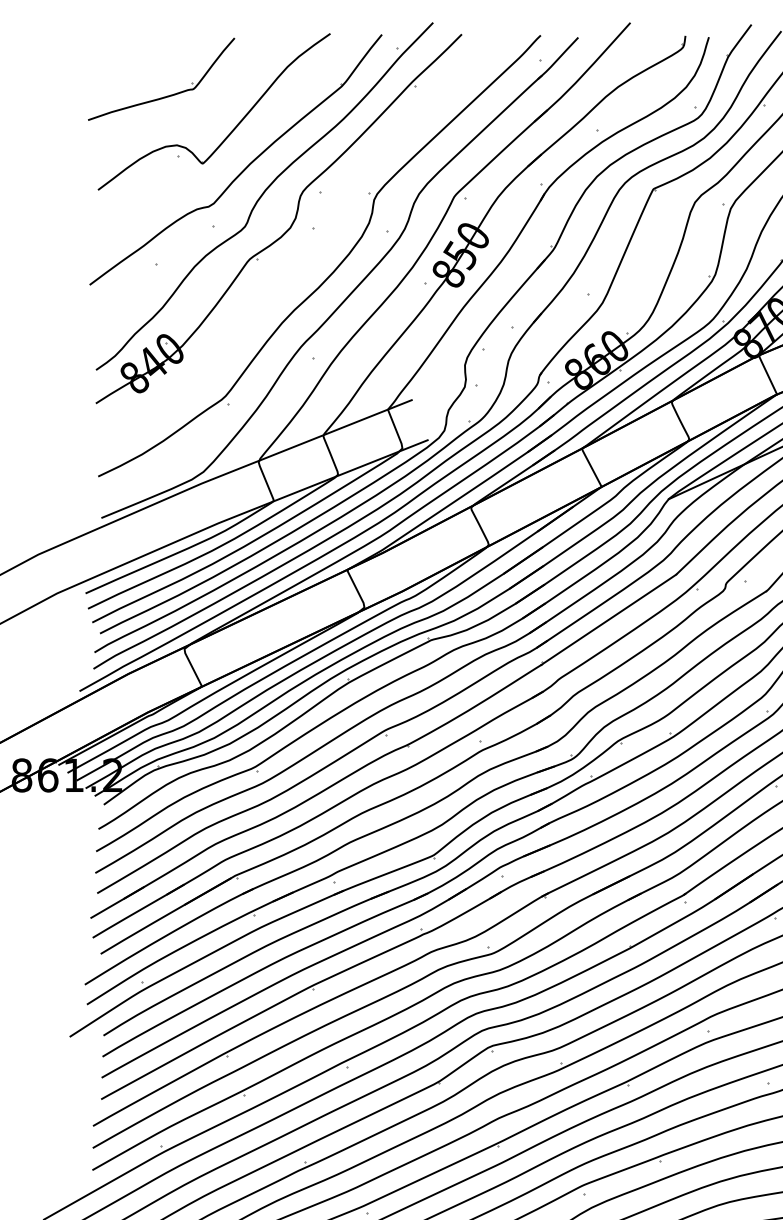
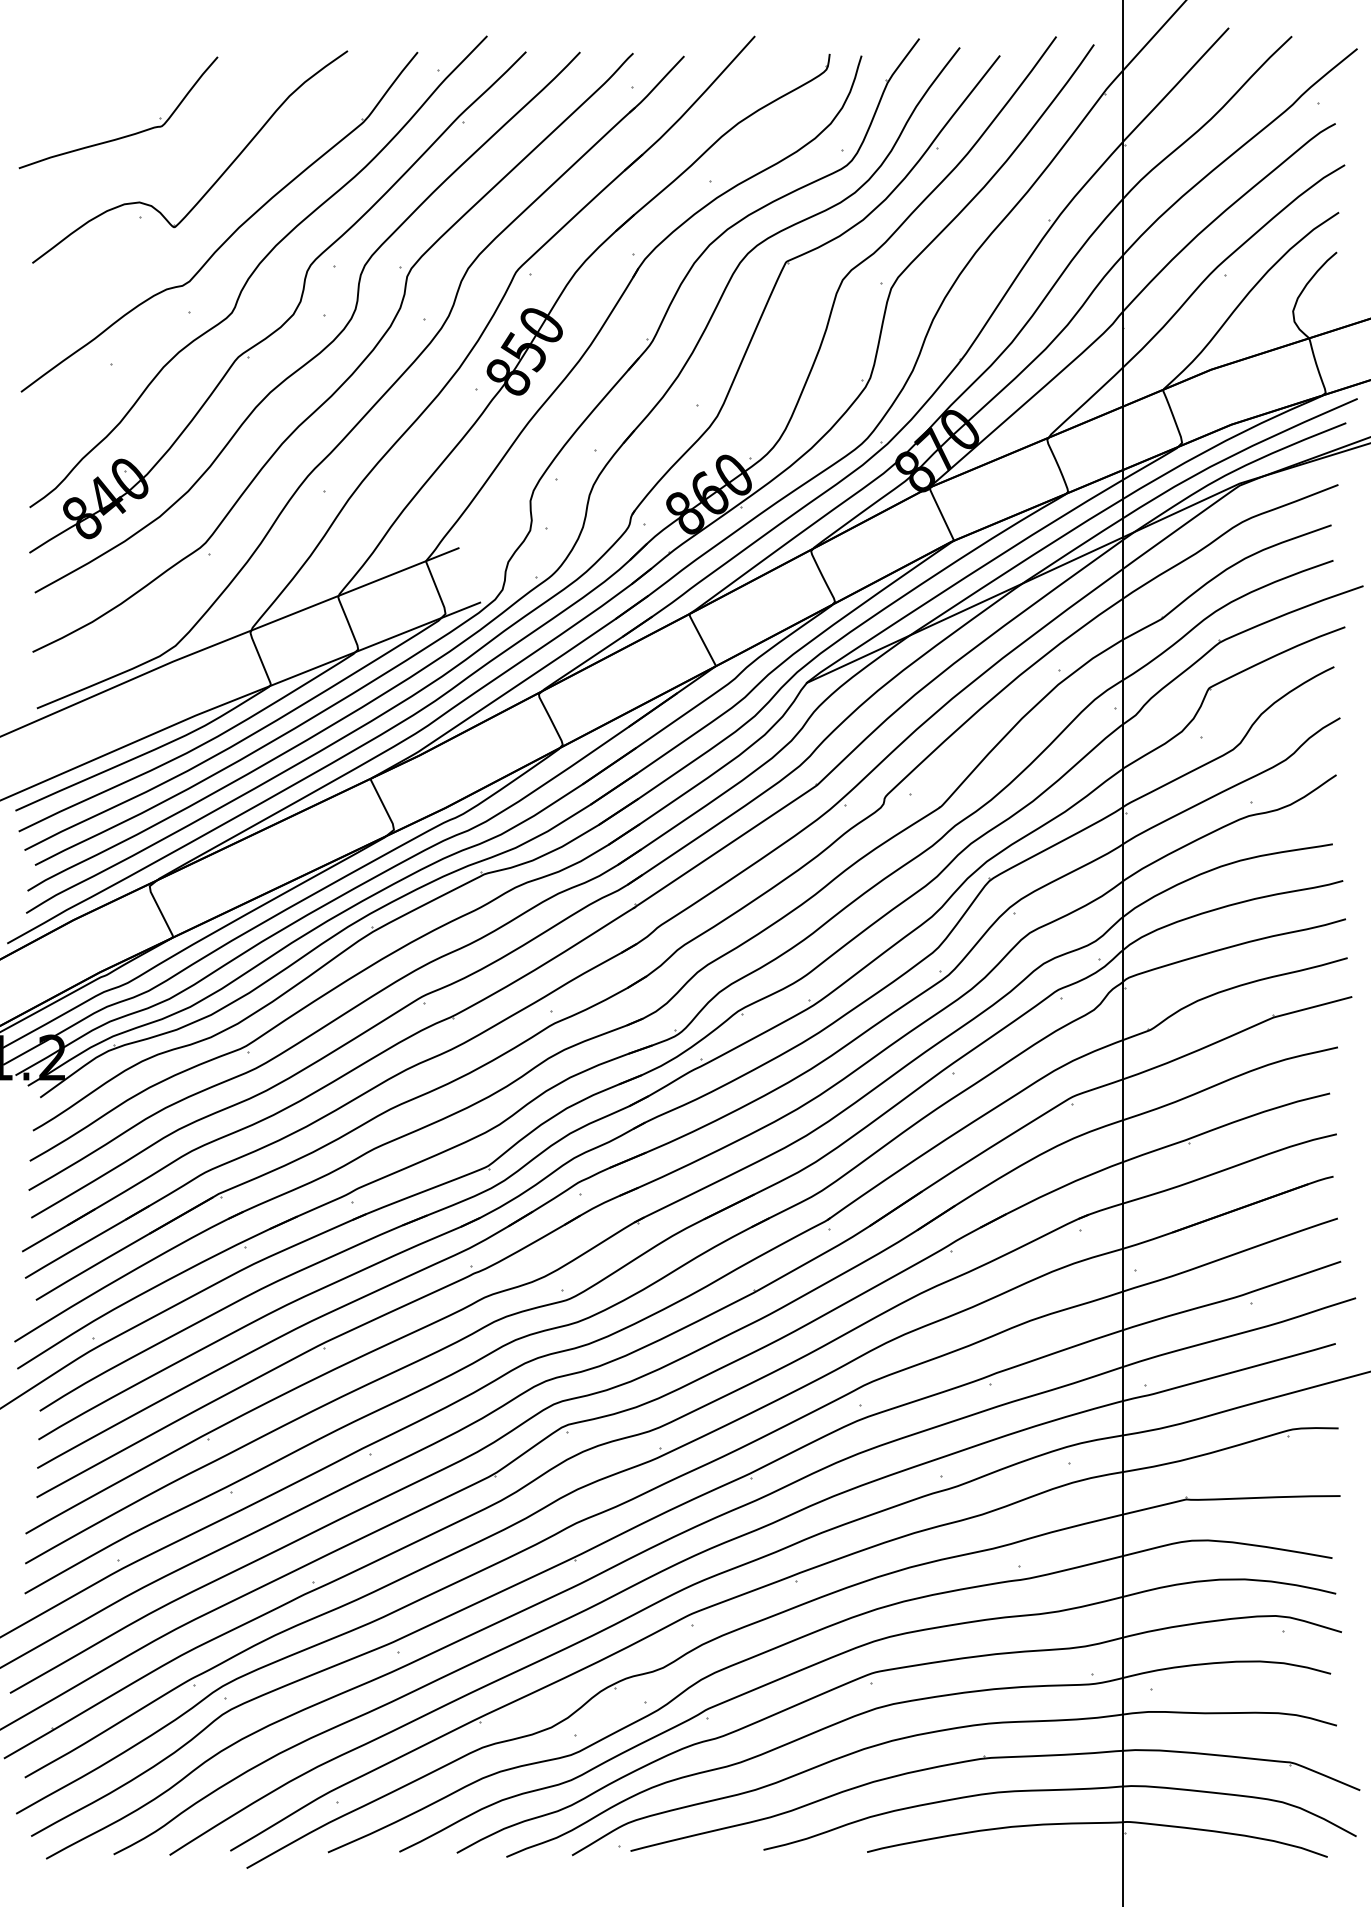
curve: (315, 249) -> (327, 344), added

